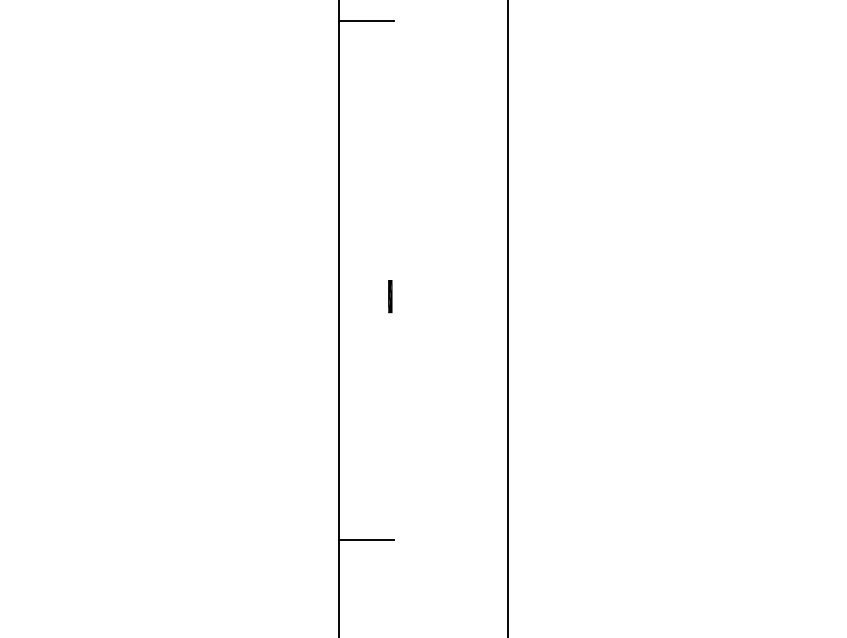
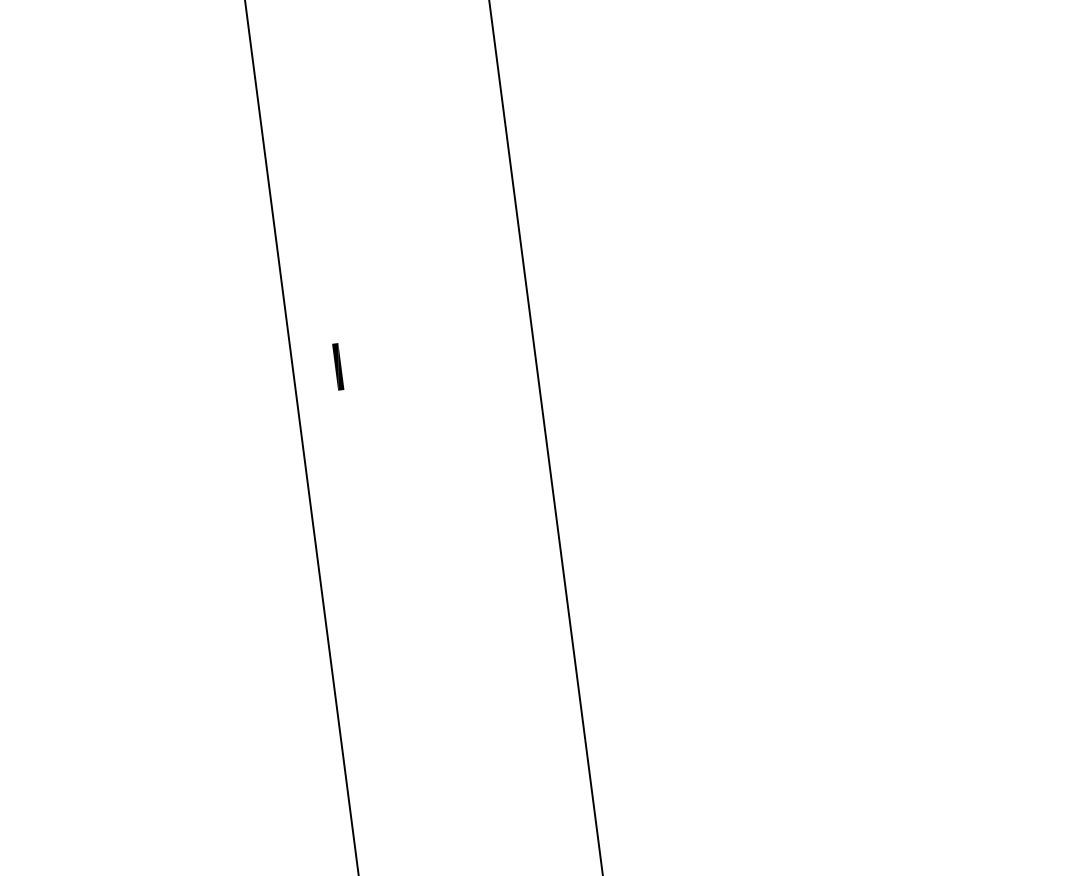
line: (365, 20) -> (290, 50), removed
line: (390, 296) -> (338, 366), moved
line: (365, 540) -> (385, 786), removed

